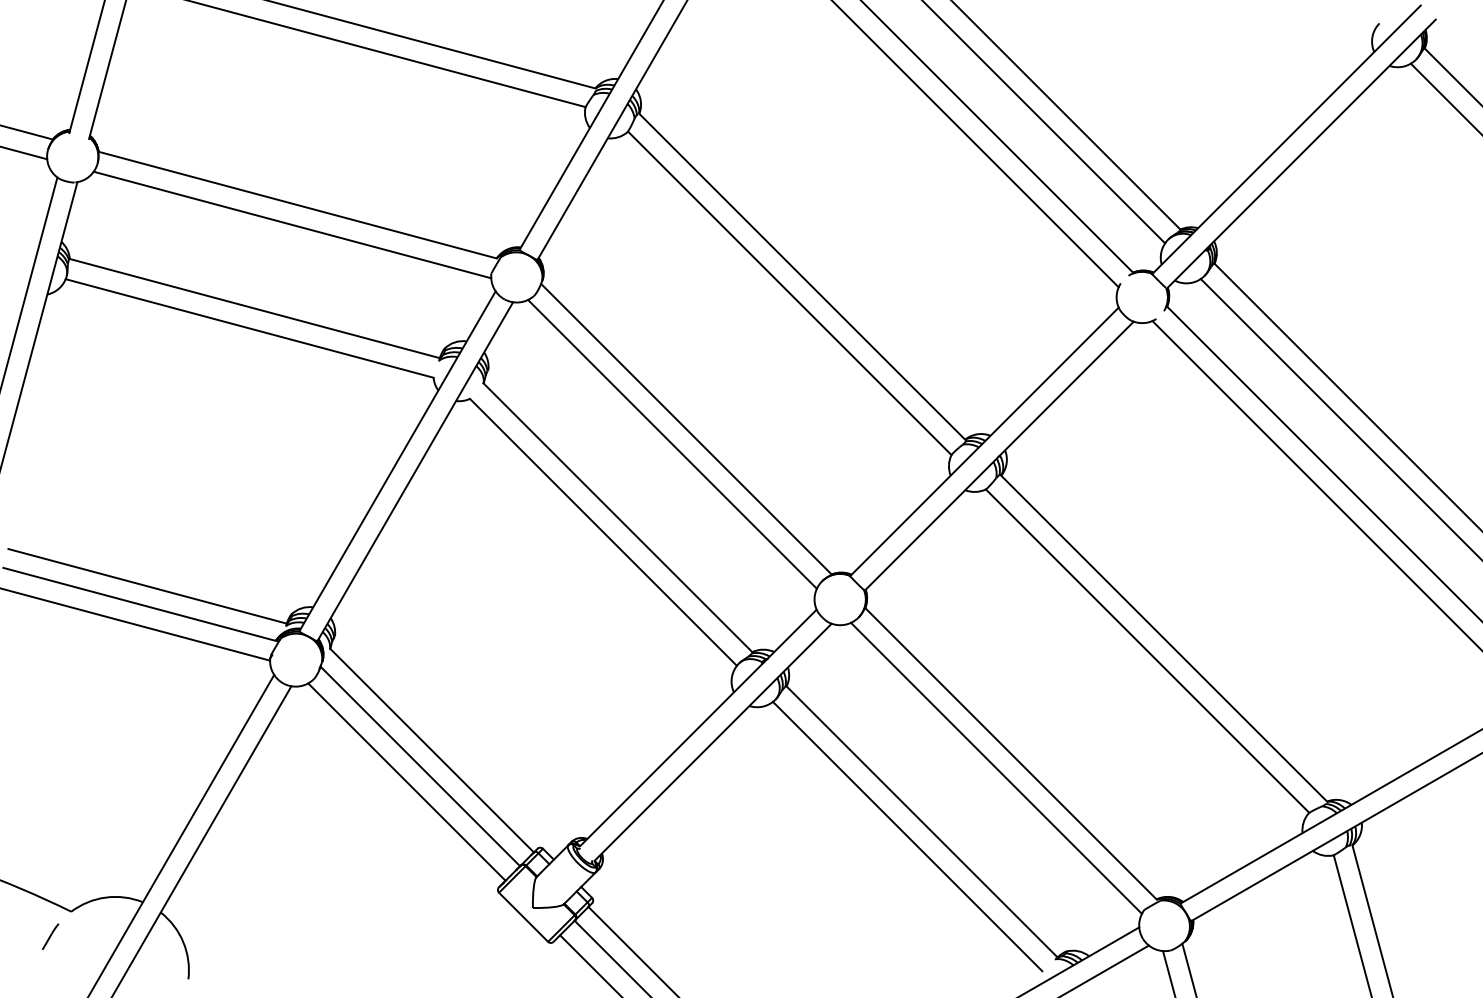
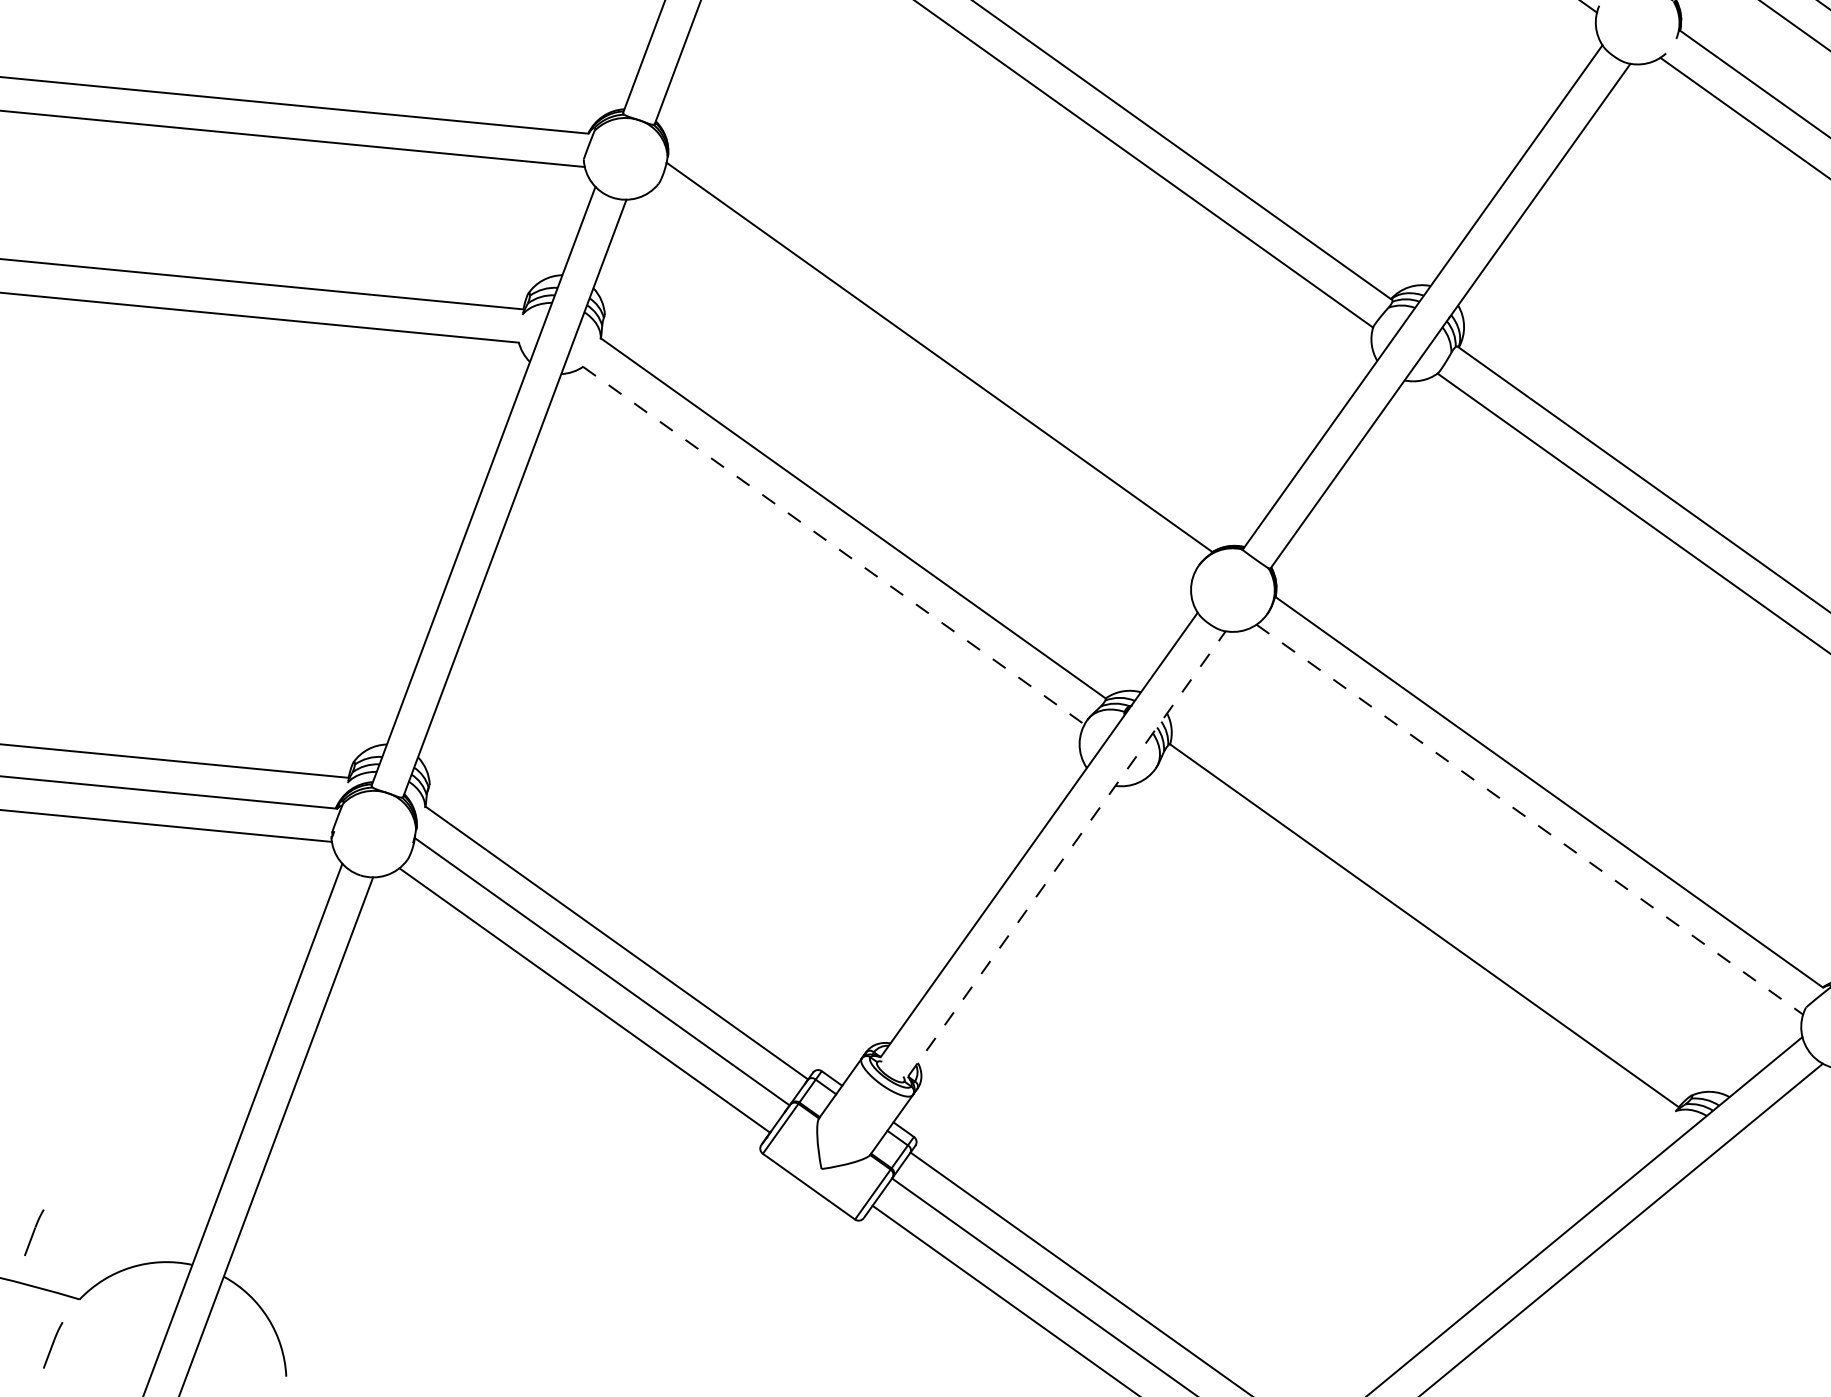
line: (672, 443) -> (921, 384), removed
line: (603, 532) -> (833, 545), solid -> dashed
line: (713, 742) -> (1067, 854), solid -> dashed
line: (996, 768) -> (1529, 819), solid -> dashed
line: (907, 836) -> (1405, 953), removed
line: (50, 866) -> (33, 1232), added

